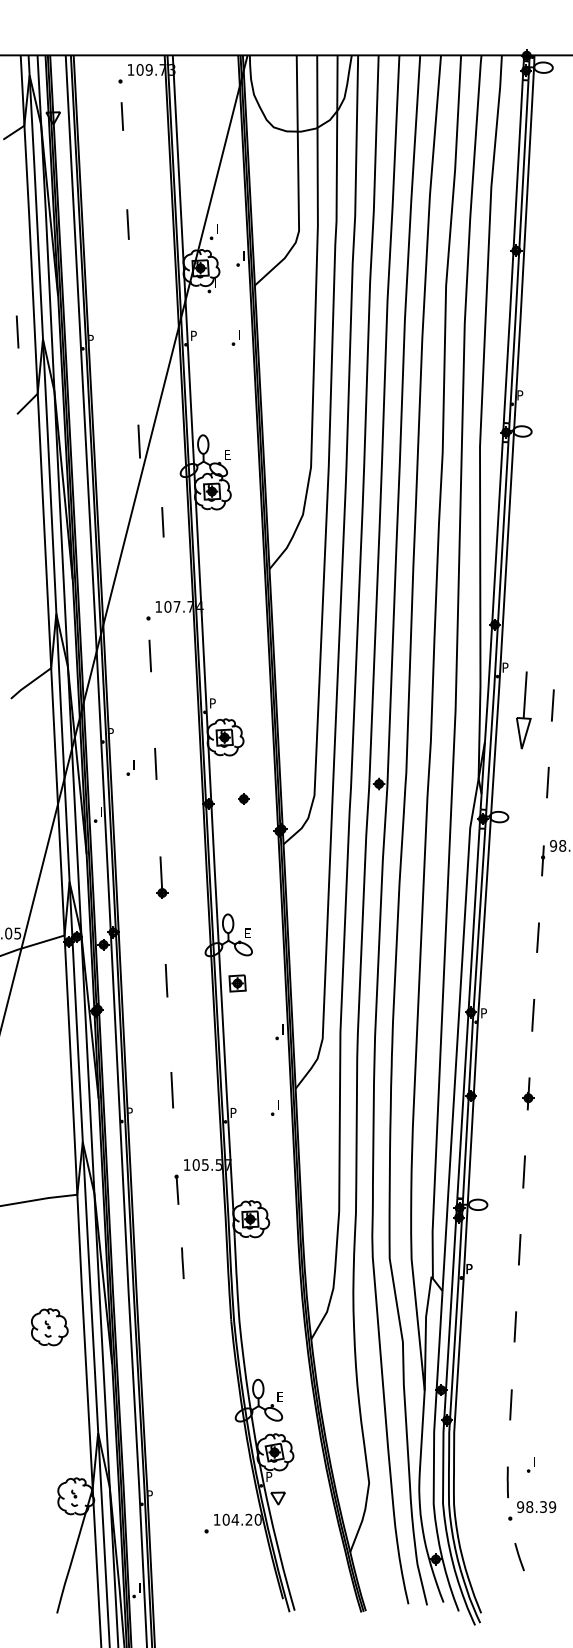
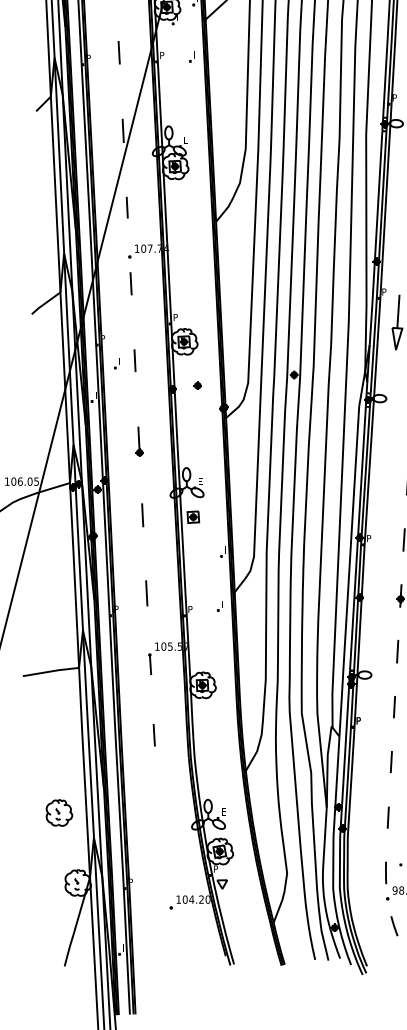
line: (17, 331) -> (119, 52), moved
line: (162, 522) -> (126, 207), moved
line: (182, 1263) -> (154, 735), moved
part: (49, 1327) -> (59, 813), moved

